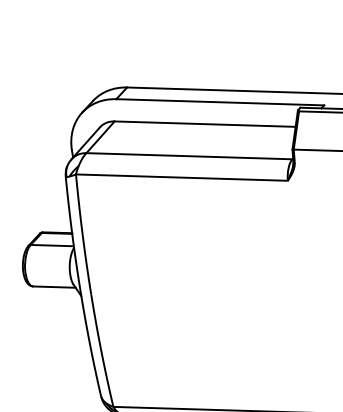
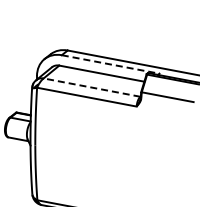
line: (220, 102) -> (110, 64), solid -> dashed
line: (188, 156) -> (91, 87), solid -> dashed

